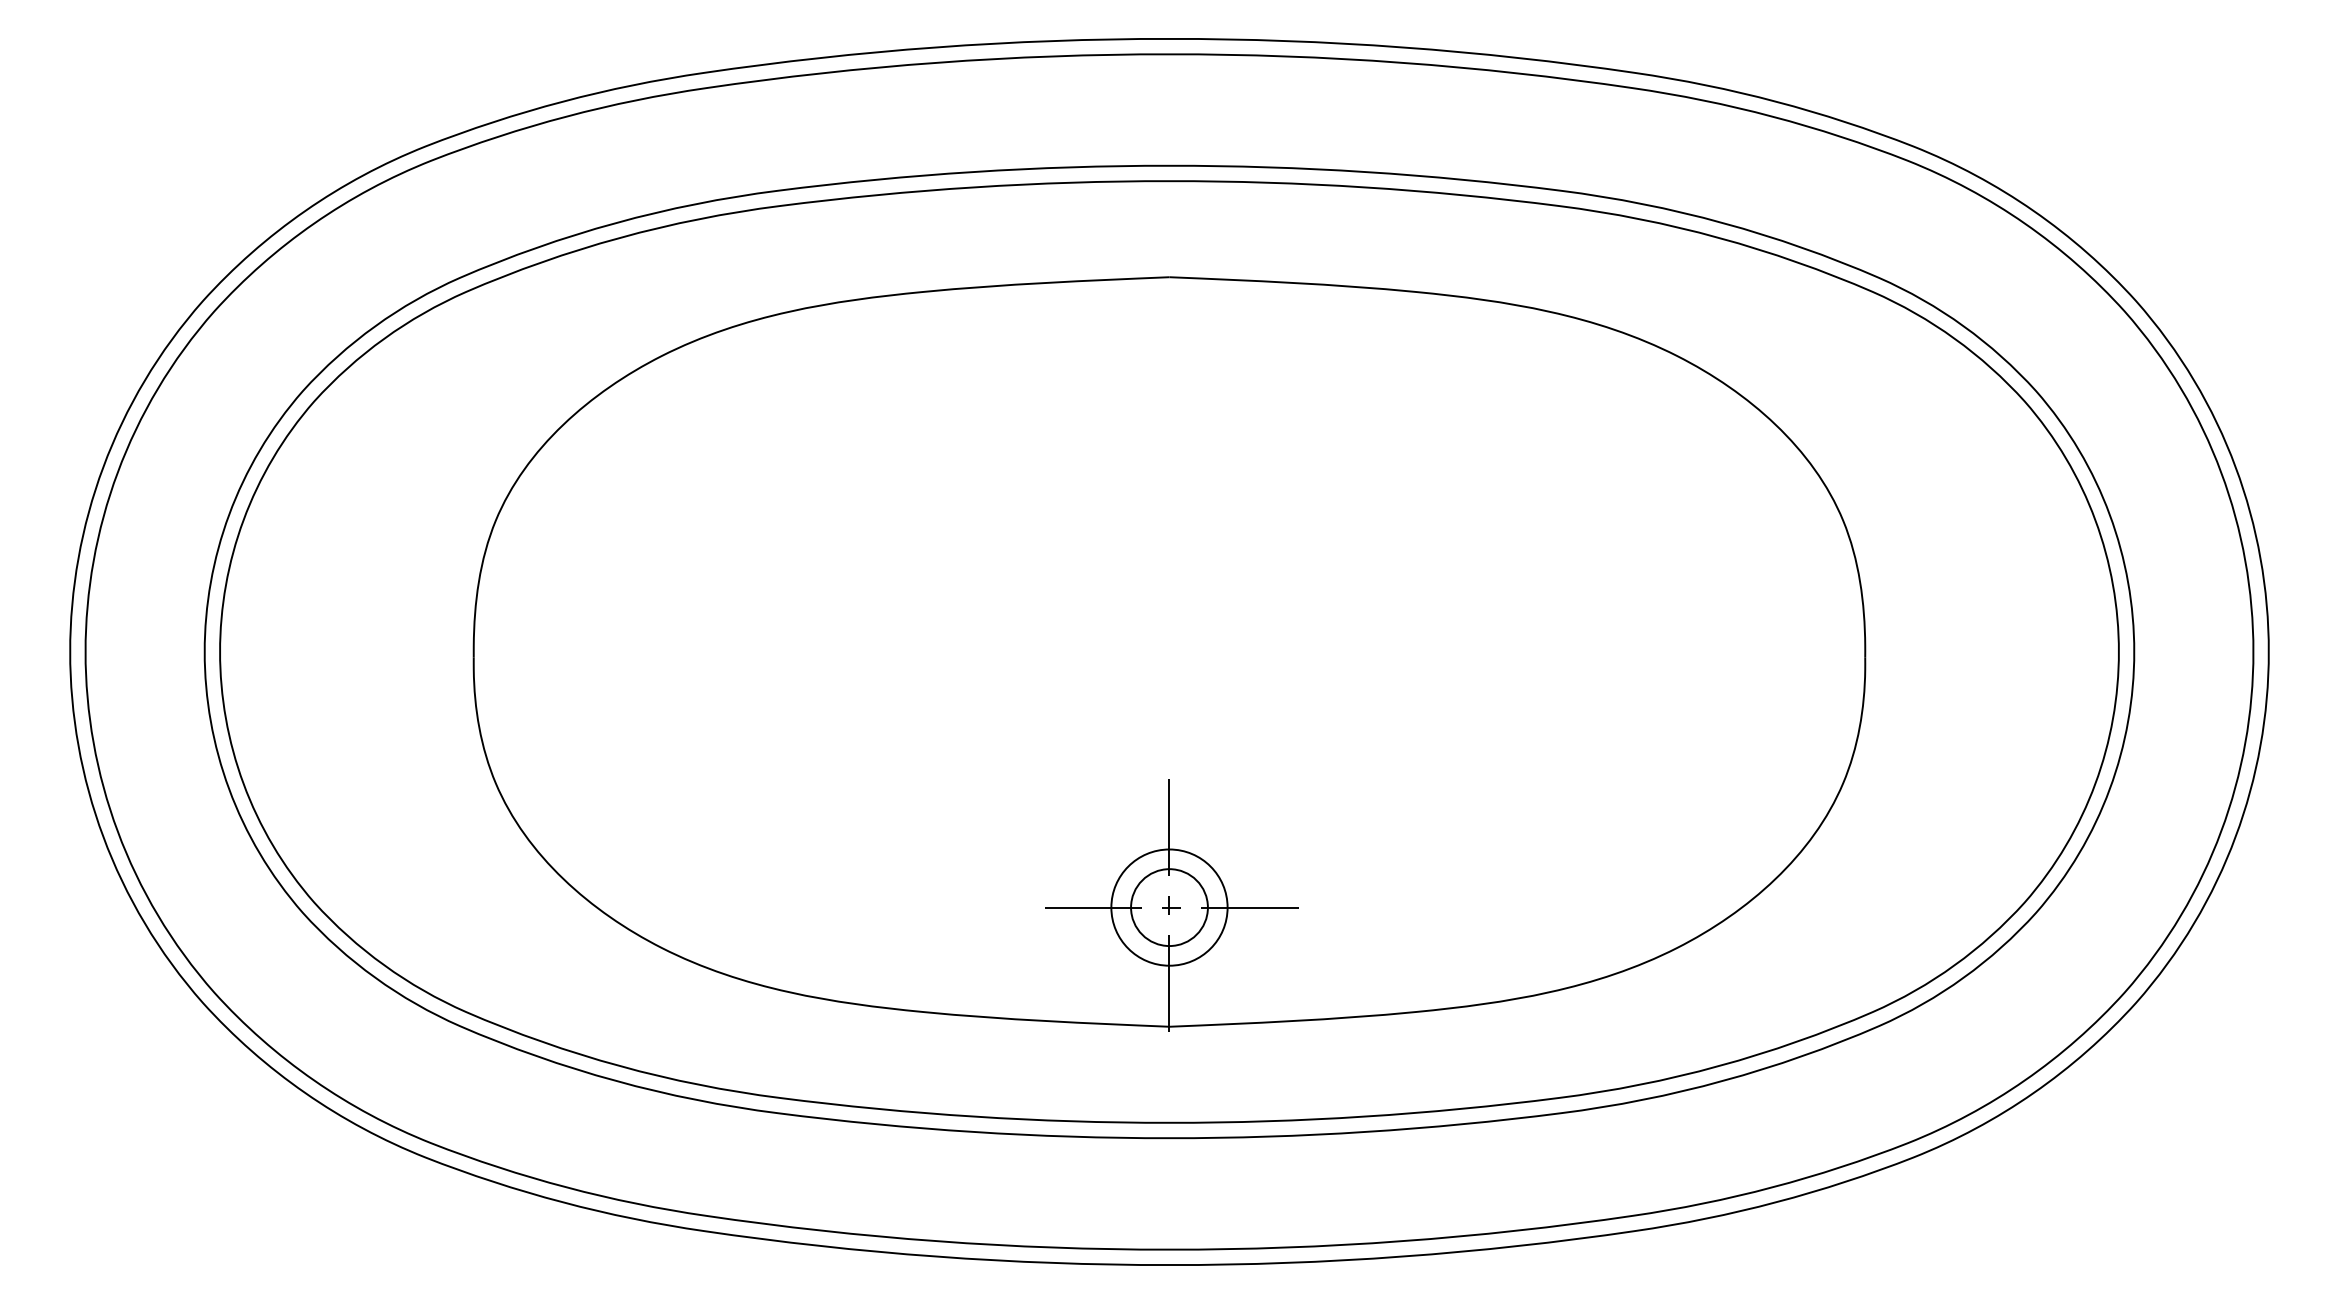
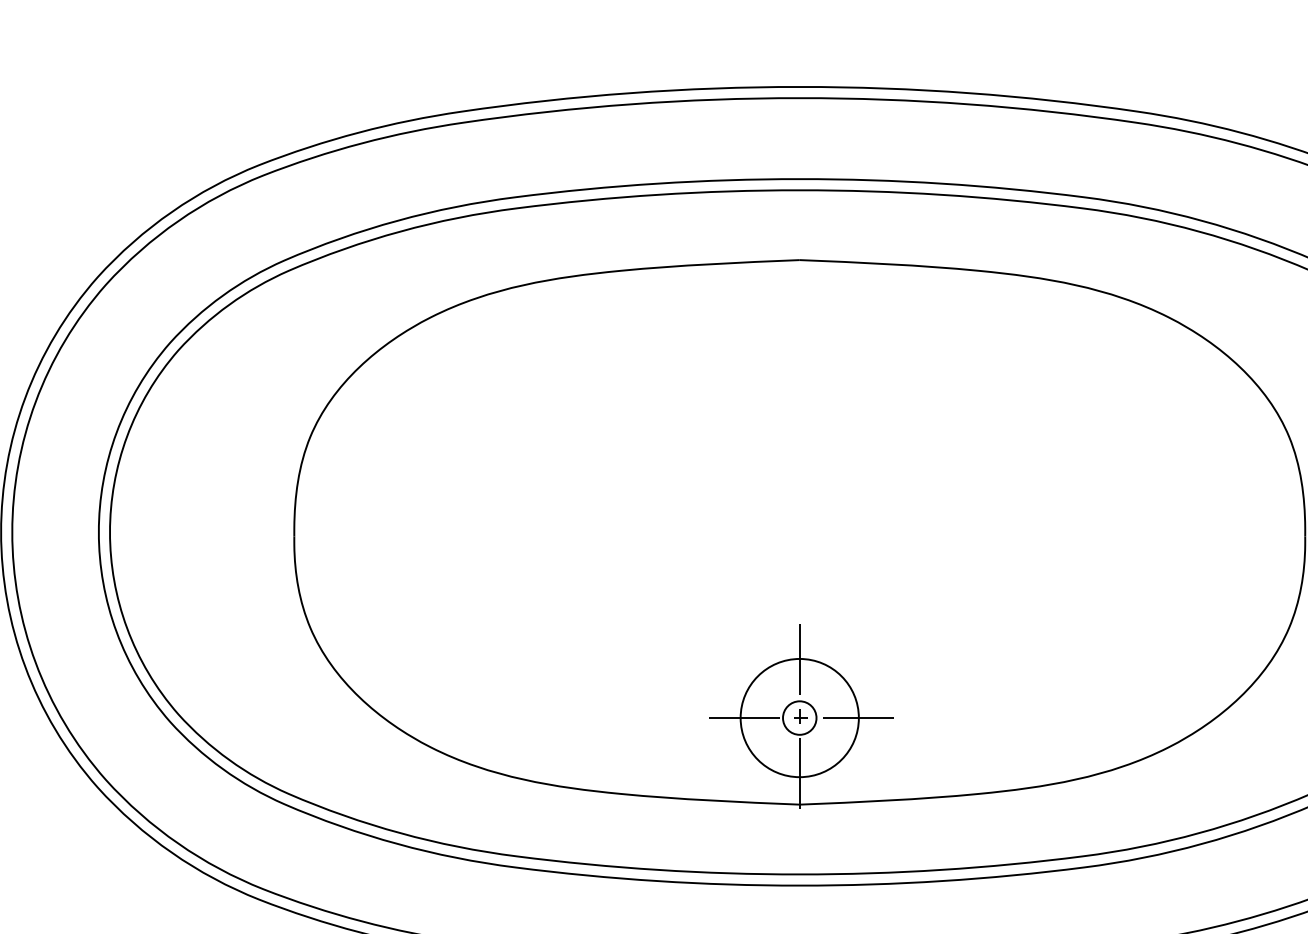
circle: (1169, 907) -> (799, 717), size x0.6
circle: (1169, 907) -> (799, 717), size x1.4

